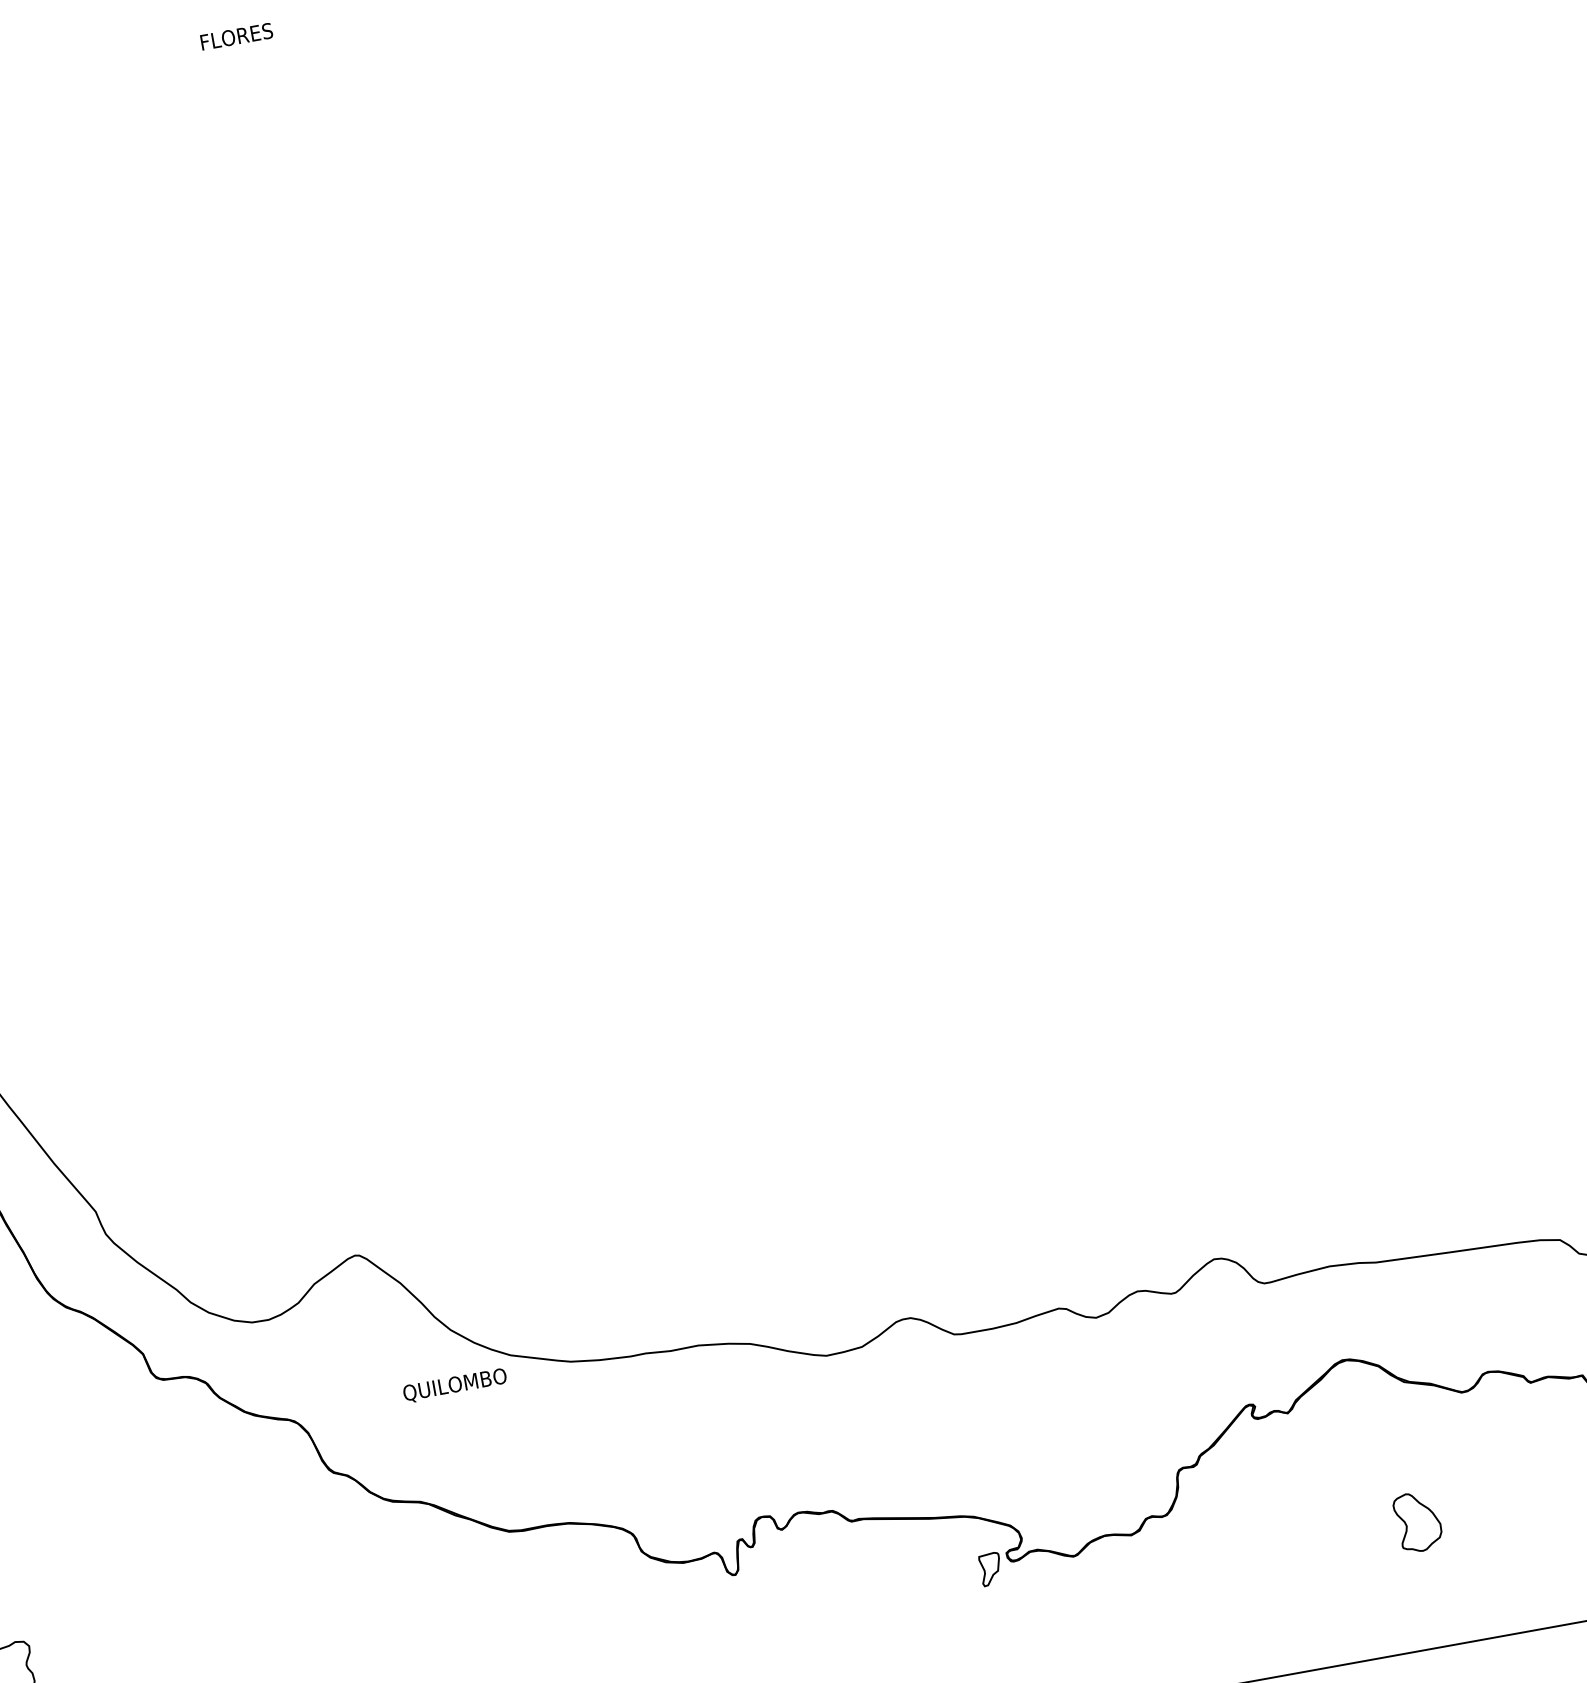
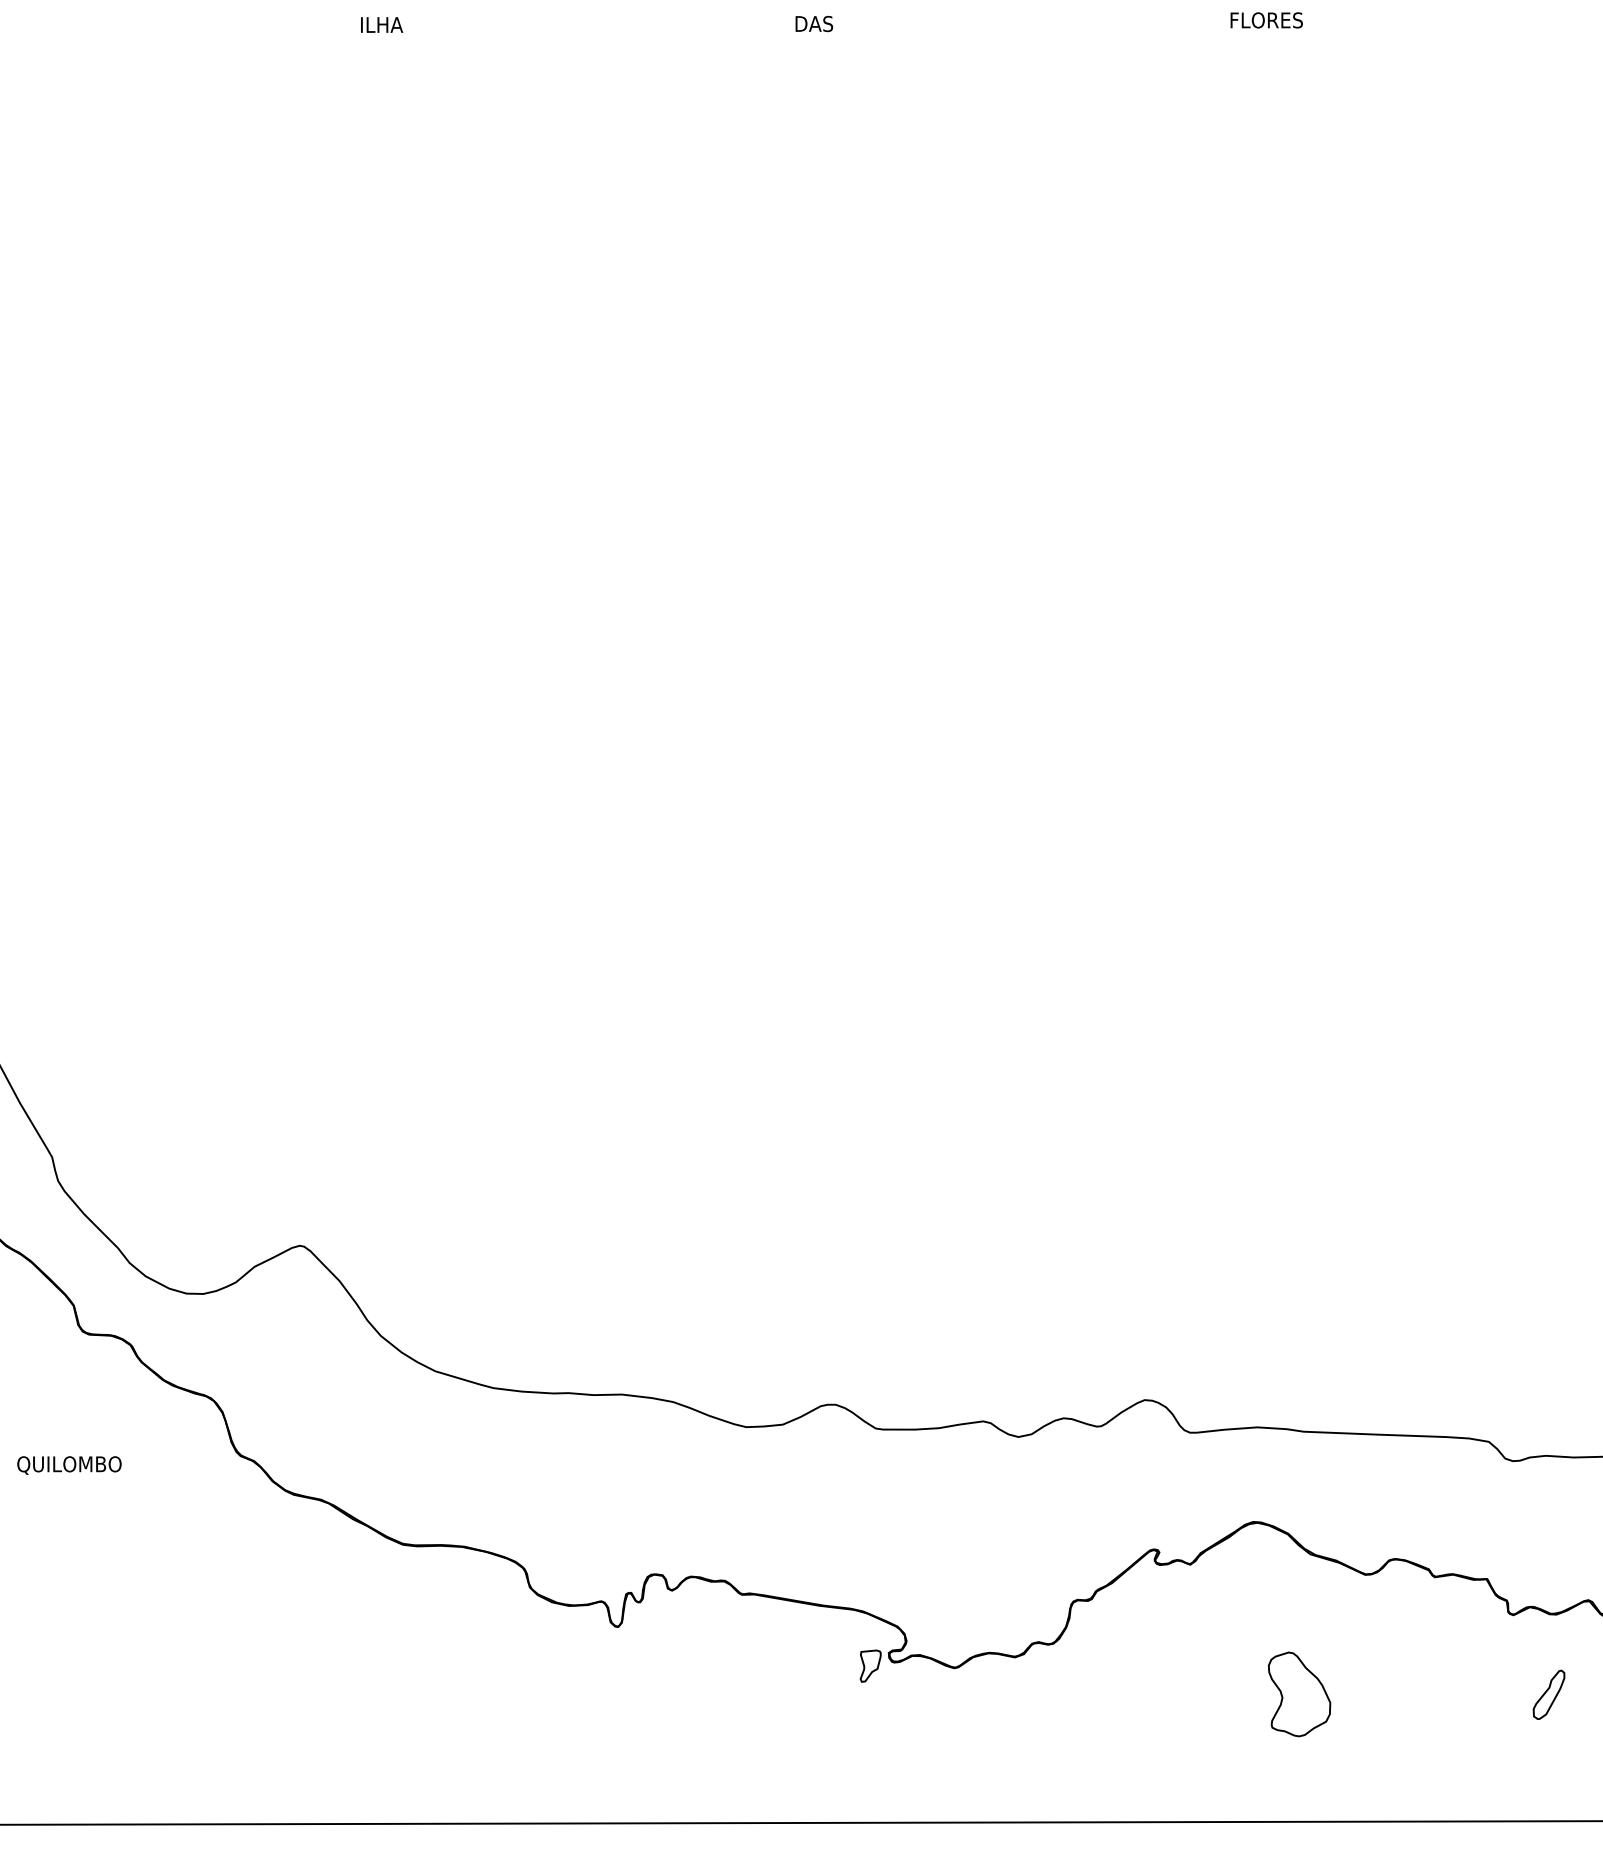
text: (237, 36) -> (397, 24), FLORES -> ILHA
text: (455, 1385) -> (69, 1465), moved
part: (1417, 1522) -> (1299, 1694), size x1.43

